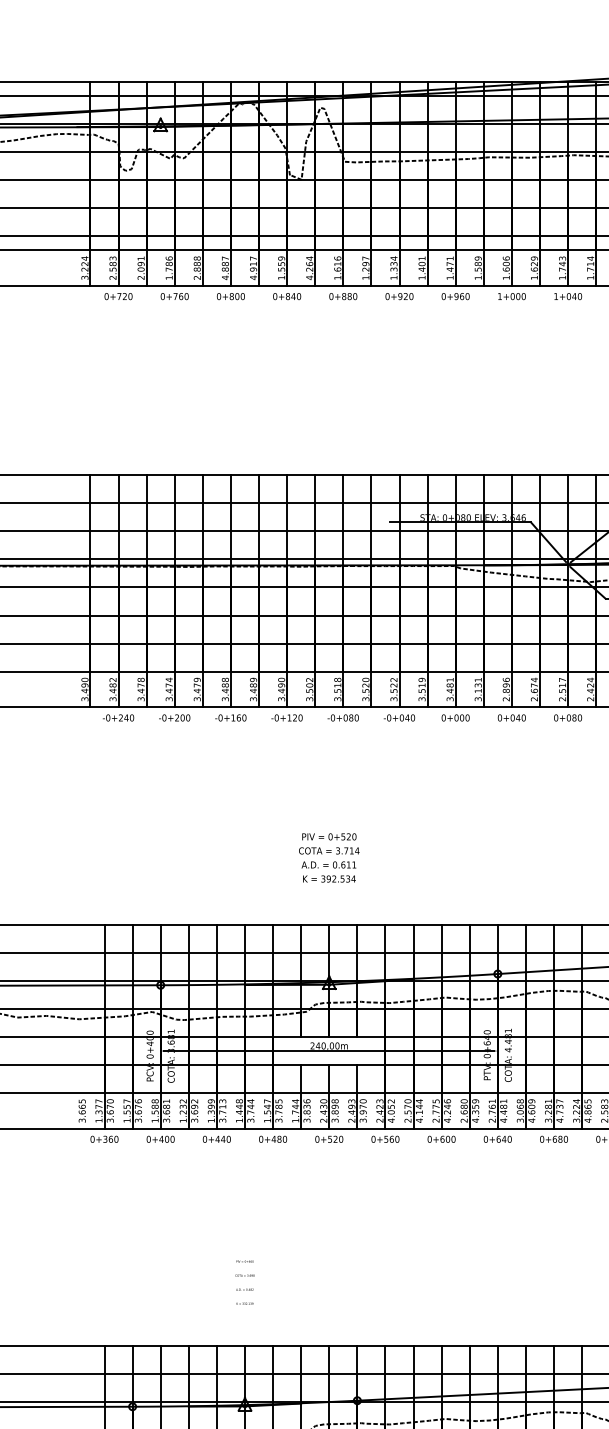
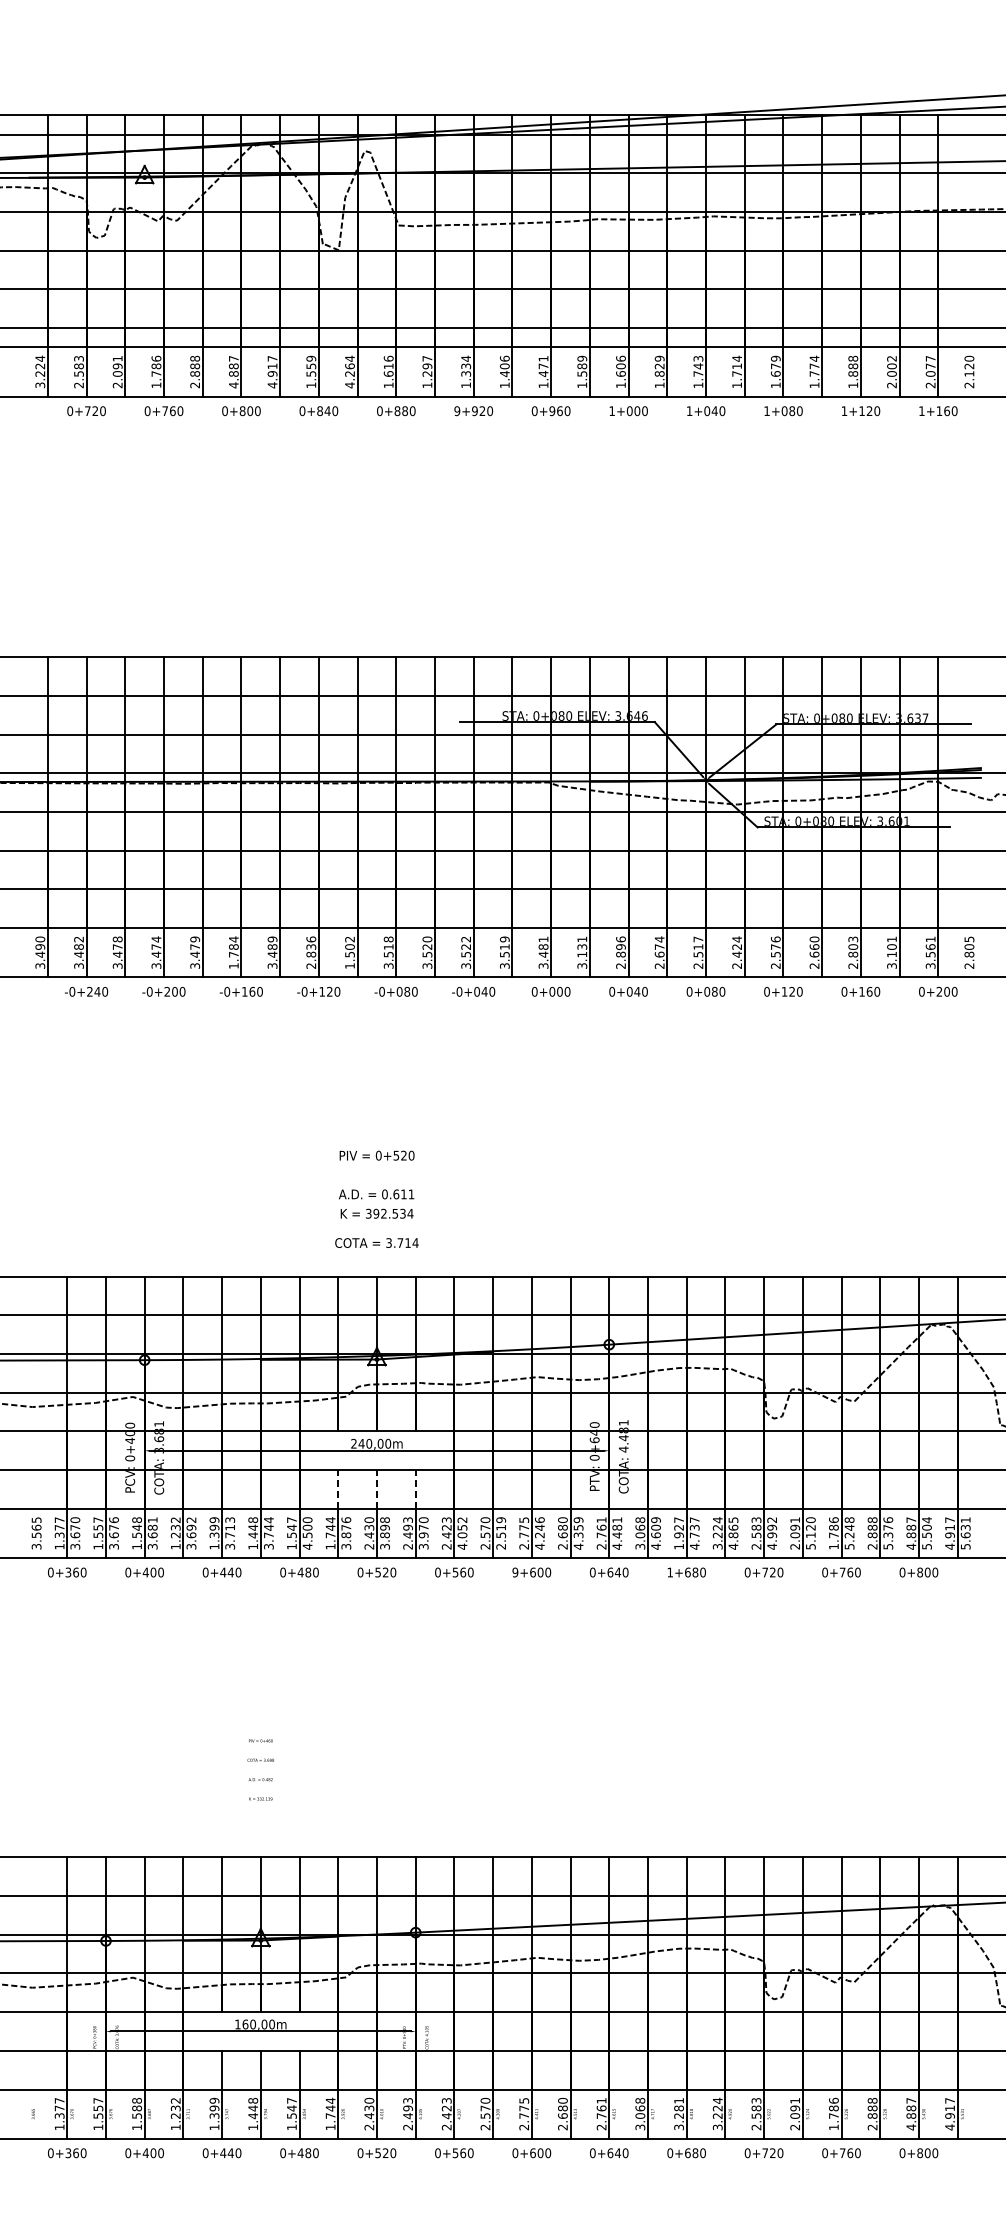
text: (421, 258) -> (504, 358), 1.401 -> 1.406
text: (534, 269) -> (659, 373), 1.629 -> 1.829
text: (387, 296) -> (457, 411), 0+920 -> 9+920
text: (225, 689) -> (233, 952), 3.488 -> 1.784
text: (281, 689) -> (311, 952), 3.490 -> 2.836
text: (309, 698) -> (349, 965), 3.502 -> 1.502
text: (328, 850) -> (376, 1242), moved
line: (301, 1079) -> (338, 1489), solid -> dashed
line: (328, 1079) -> (376, 1489), solid -> dashed
line: (357, 1079) -> (415, 1489), solid -> dashed
text: (154, 1106) -> (136, 1527), 1.588 -> 1.548
text: (307, 1106) -> (346, 1527), 3.836 -> 3.876
text: (278, 1111) -> (307, 1533), 3.785 -> 4.500
text: (419, 1111) -> (501, 1533), 4.144 -> 2.519
text: (548, 1111) -> (678, 1533), 3.281 -> 1.927
text: (82, 1112) -> (36, 1535), 3.665 -> 3.565
text: (429, 1139) -> (515, 1572), 0+600 -> 9+600
text: (542, 1139) -> (670, 1572), 0+680 -> 1+680

